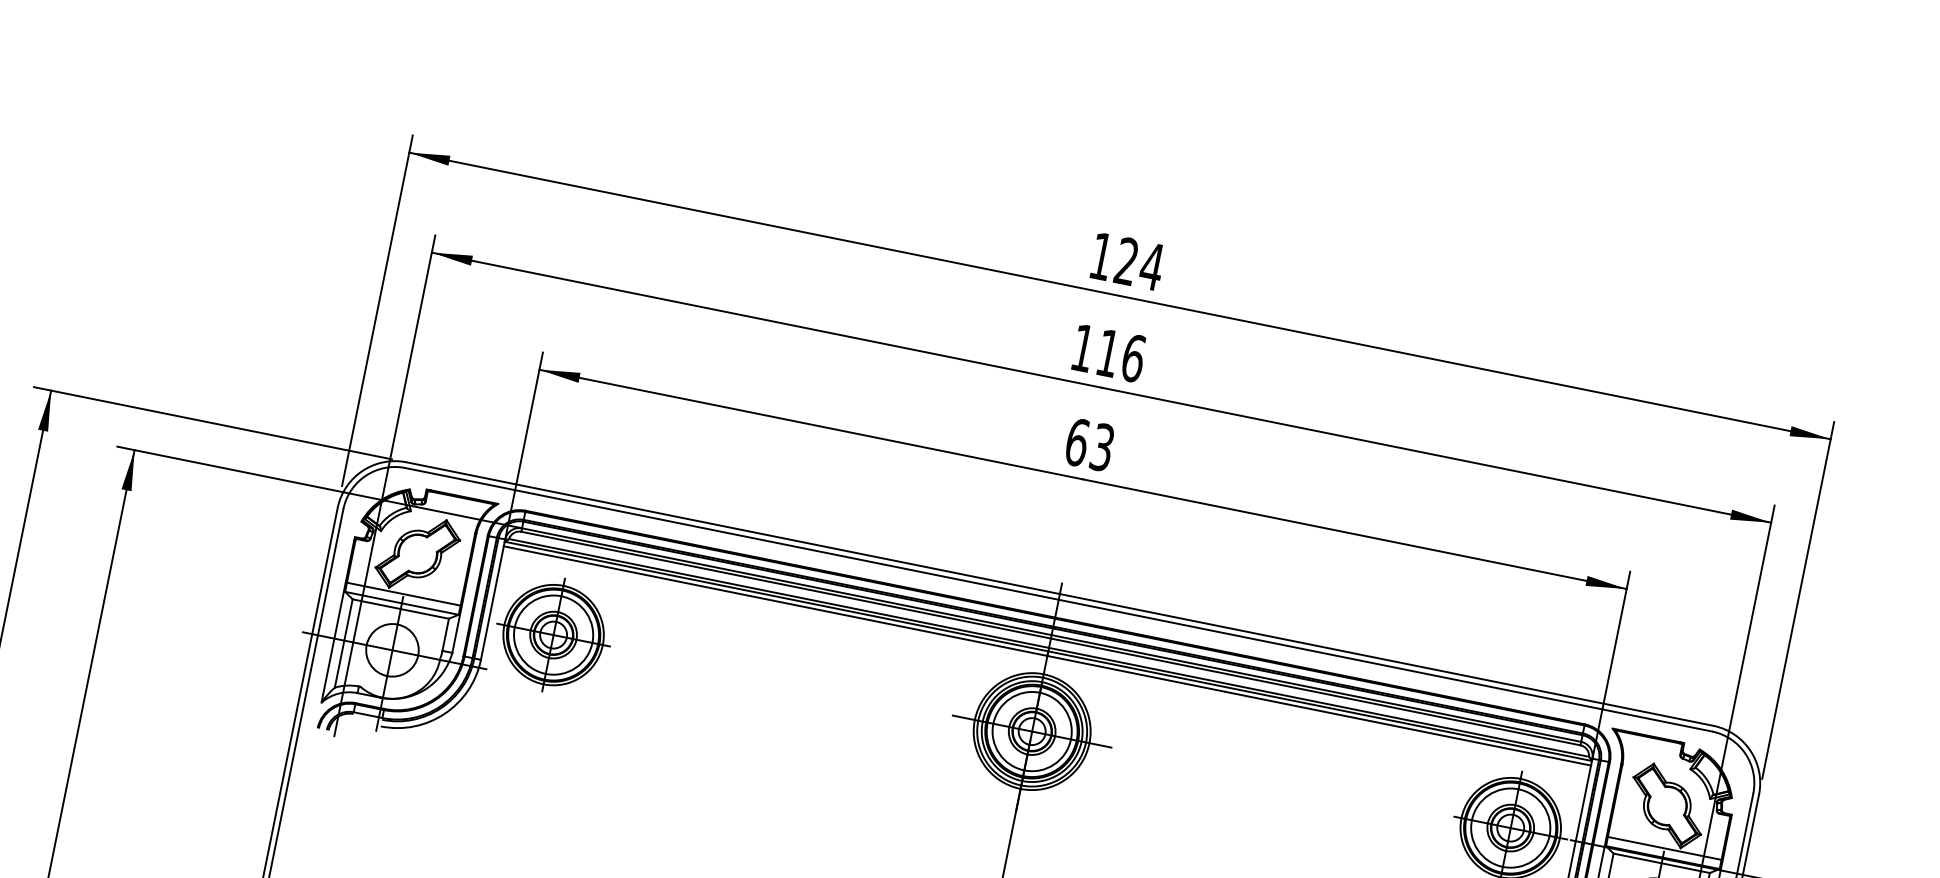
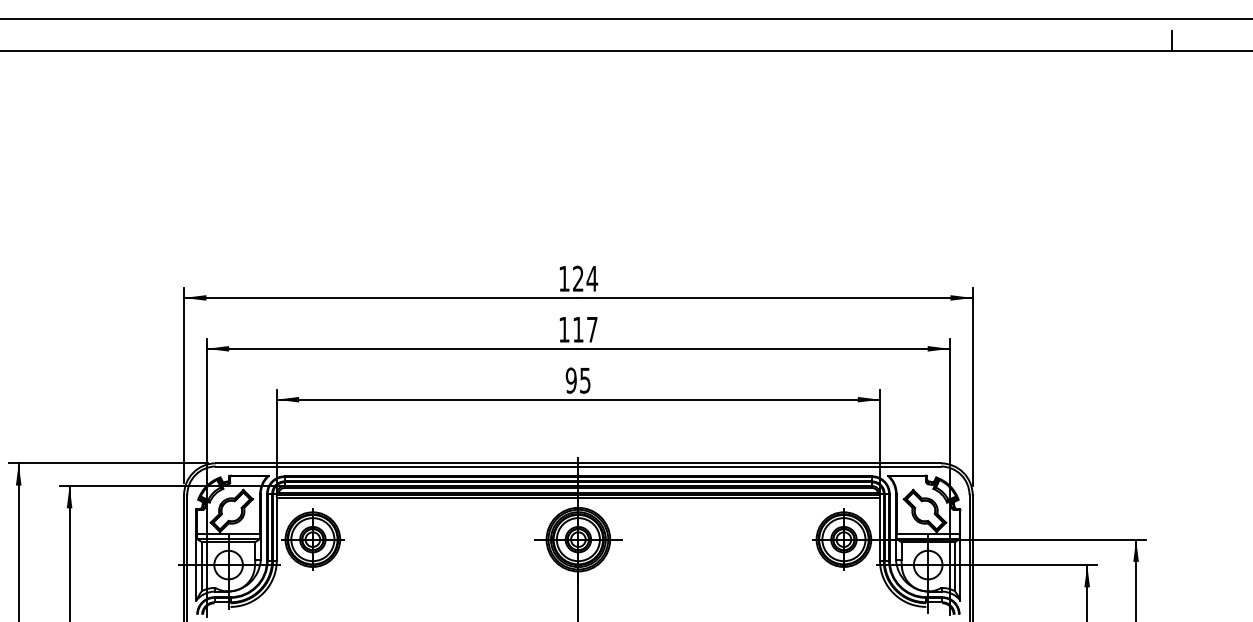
text: (1133, 357) -> (592, 329), 116 -> 117
text: (1088, 444) -> (577, 380), 63 -> 95

